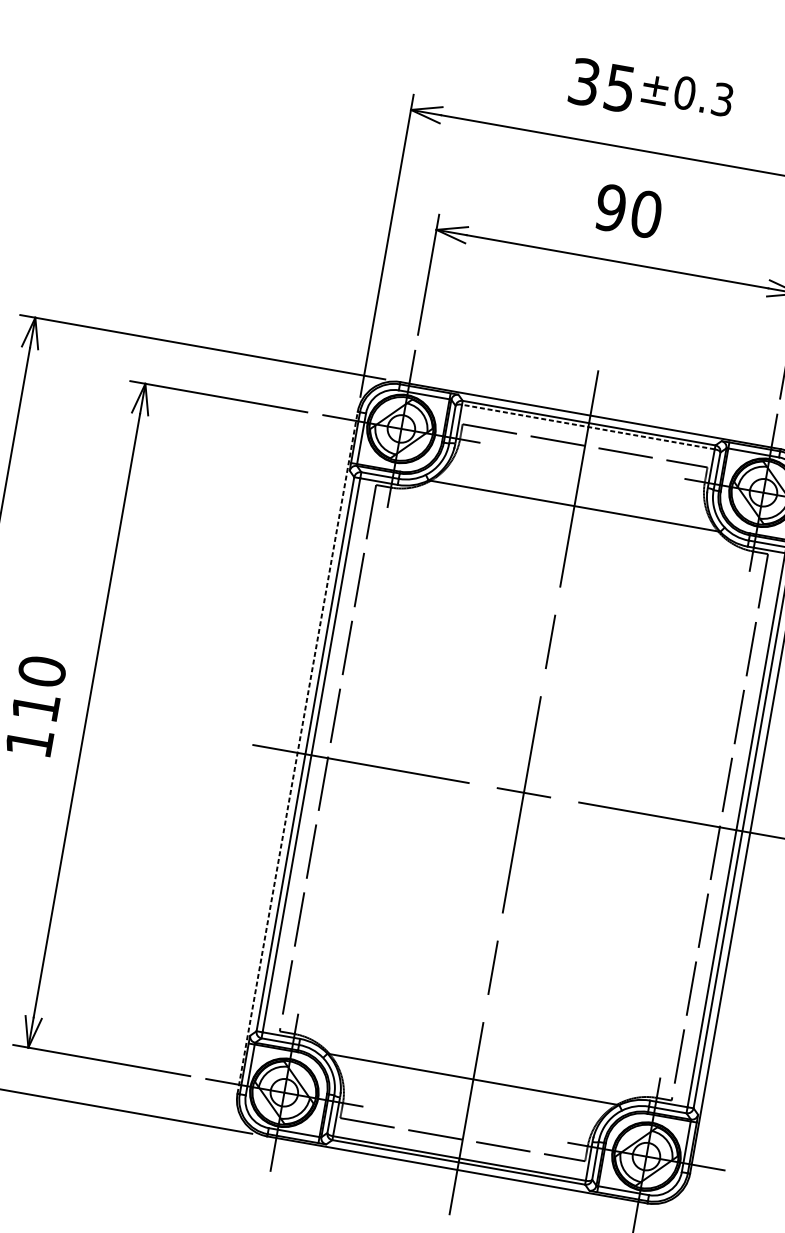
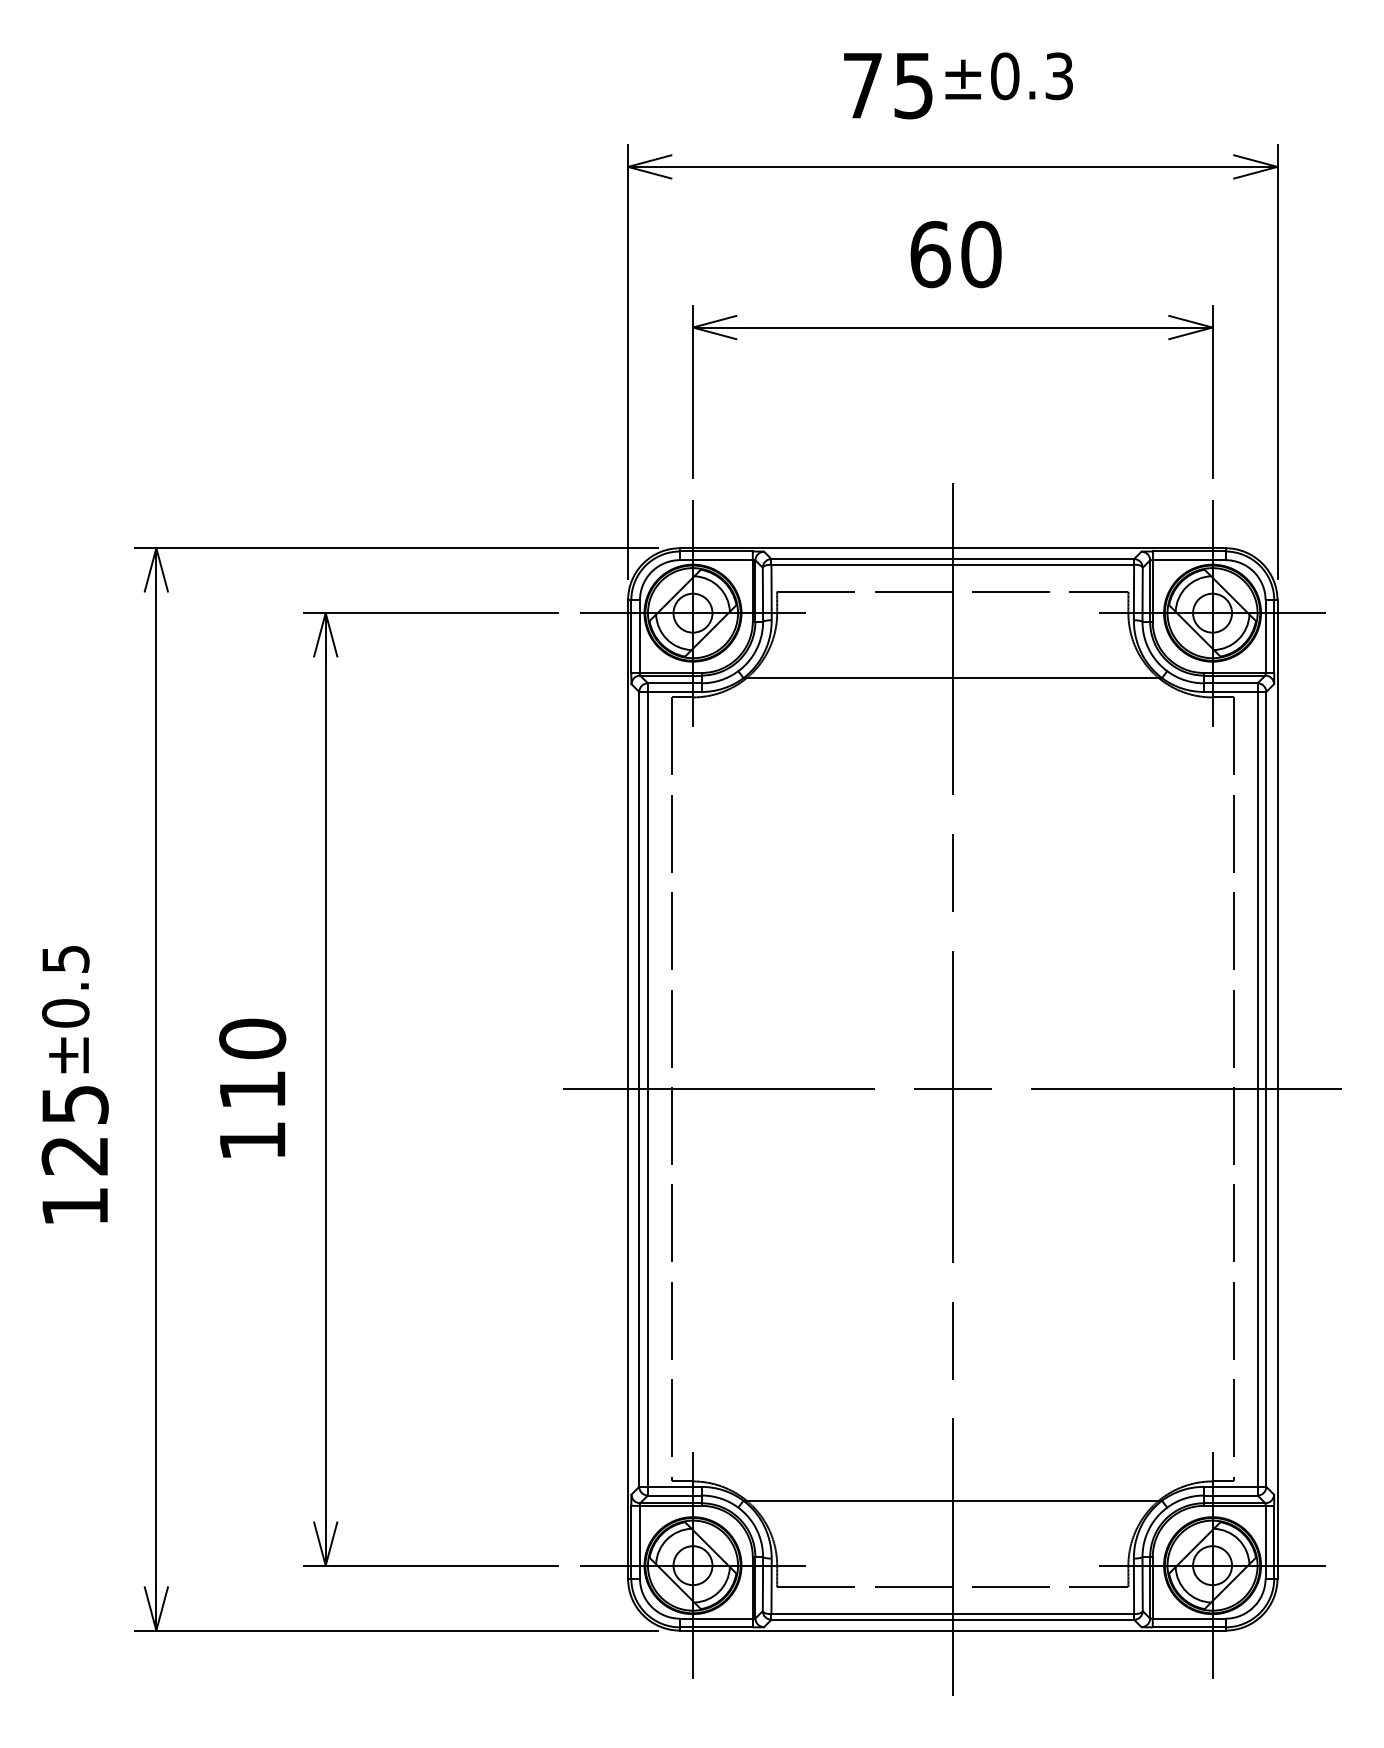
text: (584, 81) -> (862, 85), 35 -> 75
text: (611, 208) -> (930, 254), 90 -> 60
line: (588, 426) -> (952, 564), dashed -> solid
line: (298, 752) -> (628, 1088), dashed -> solid

